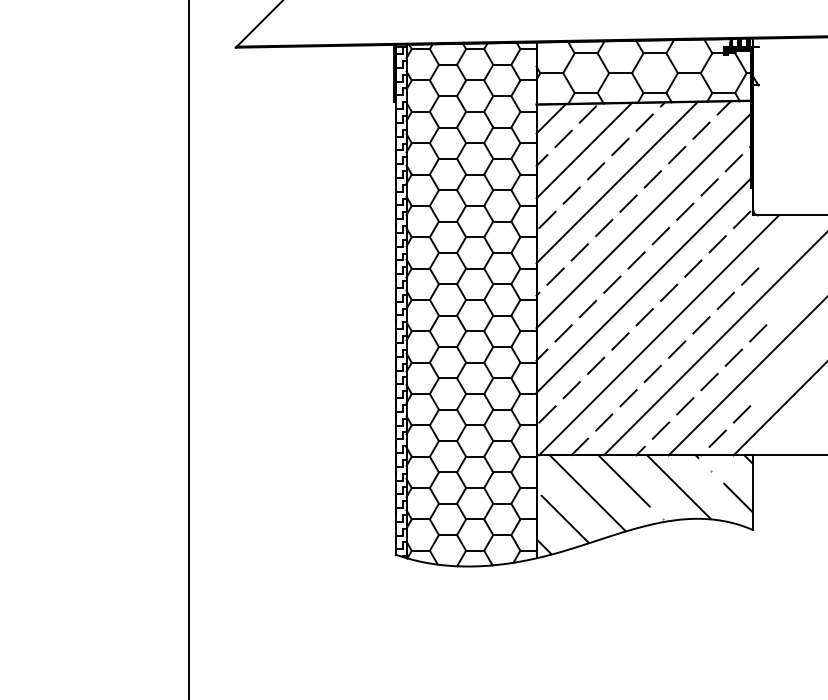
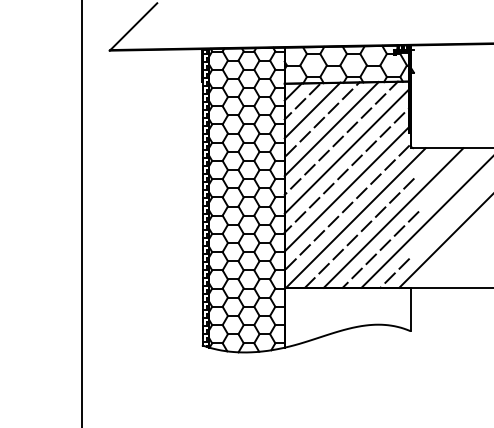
hatch: (644, 504) -> (347, 316), removed

